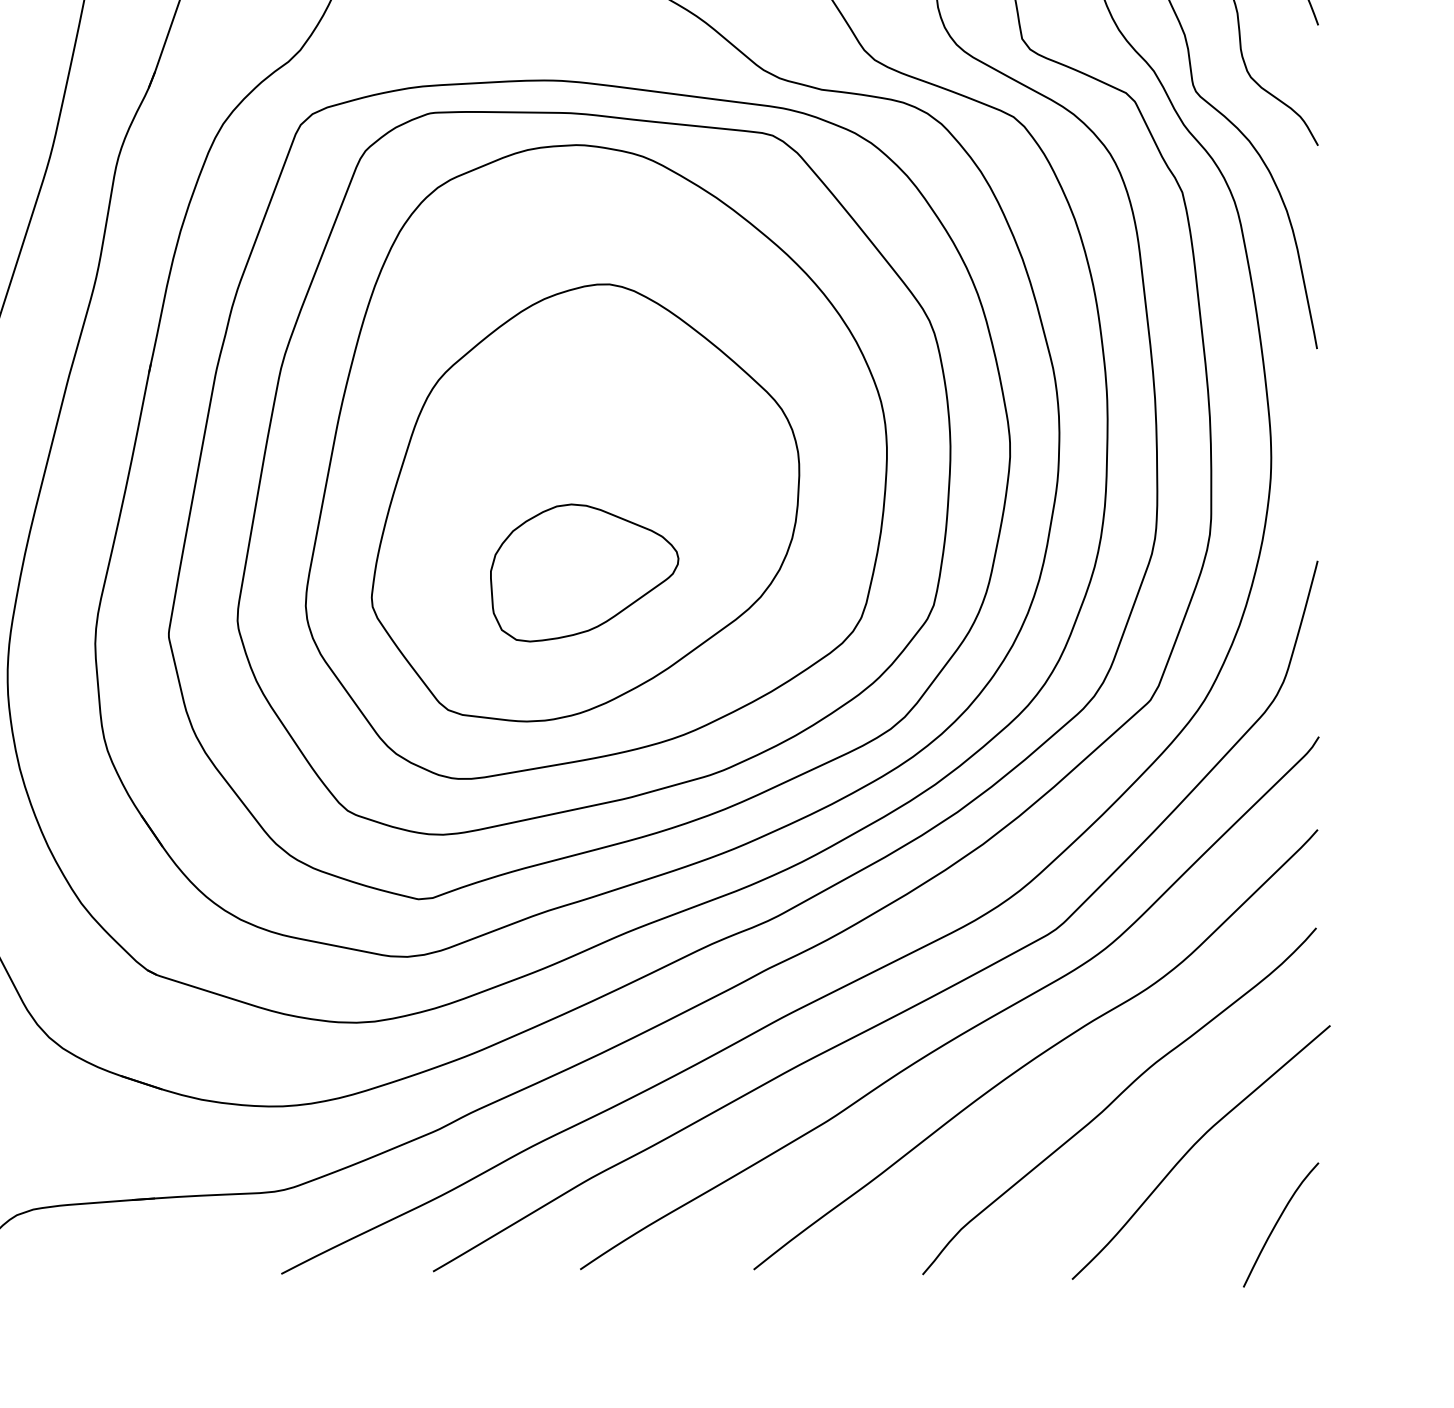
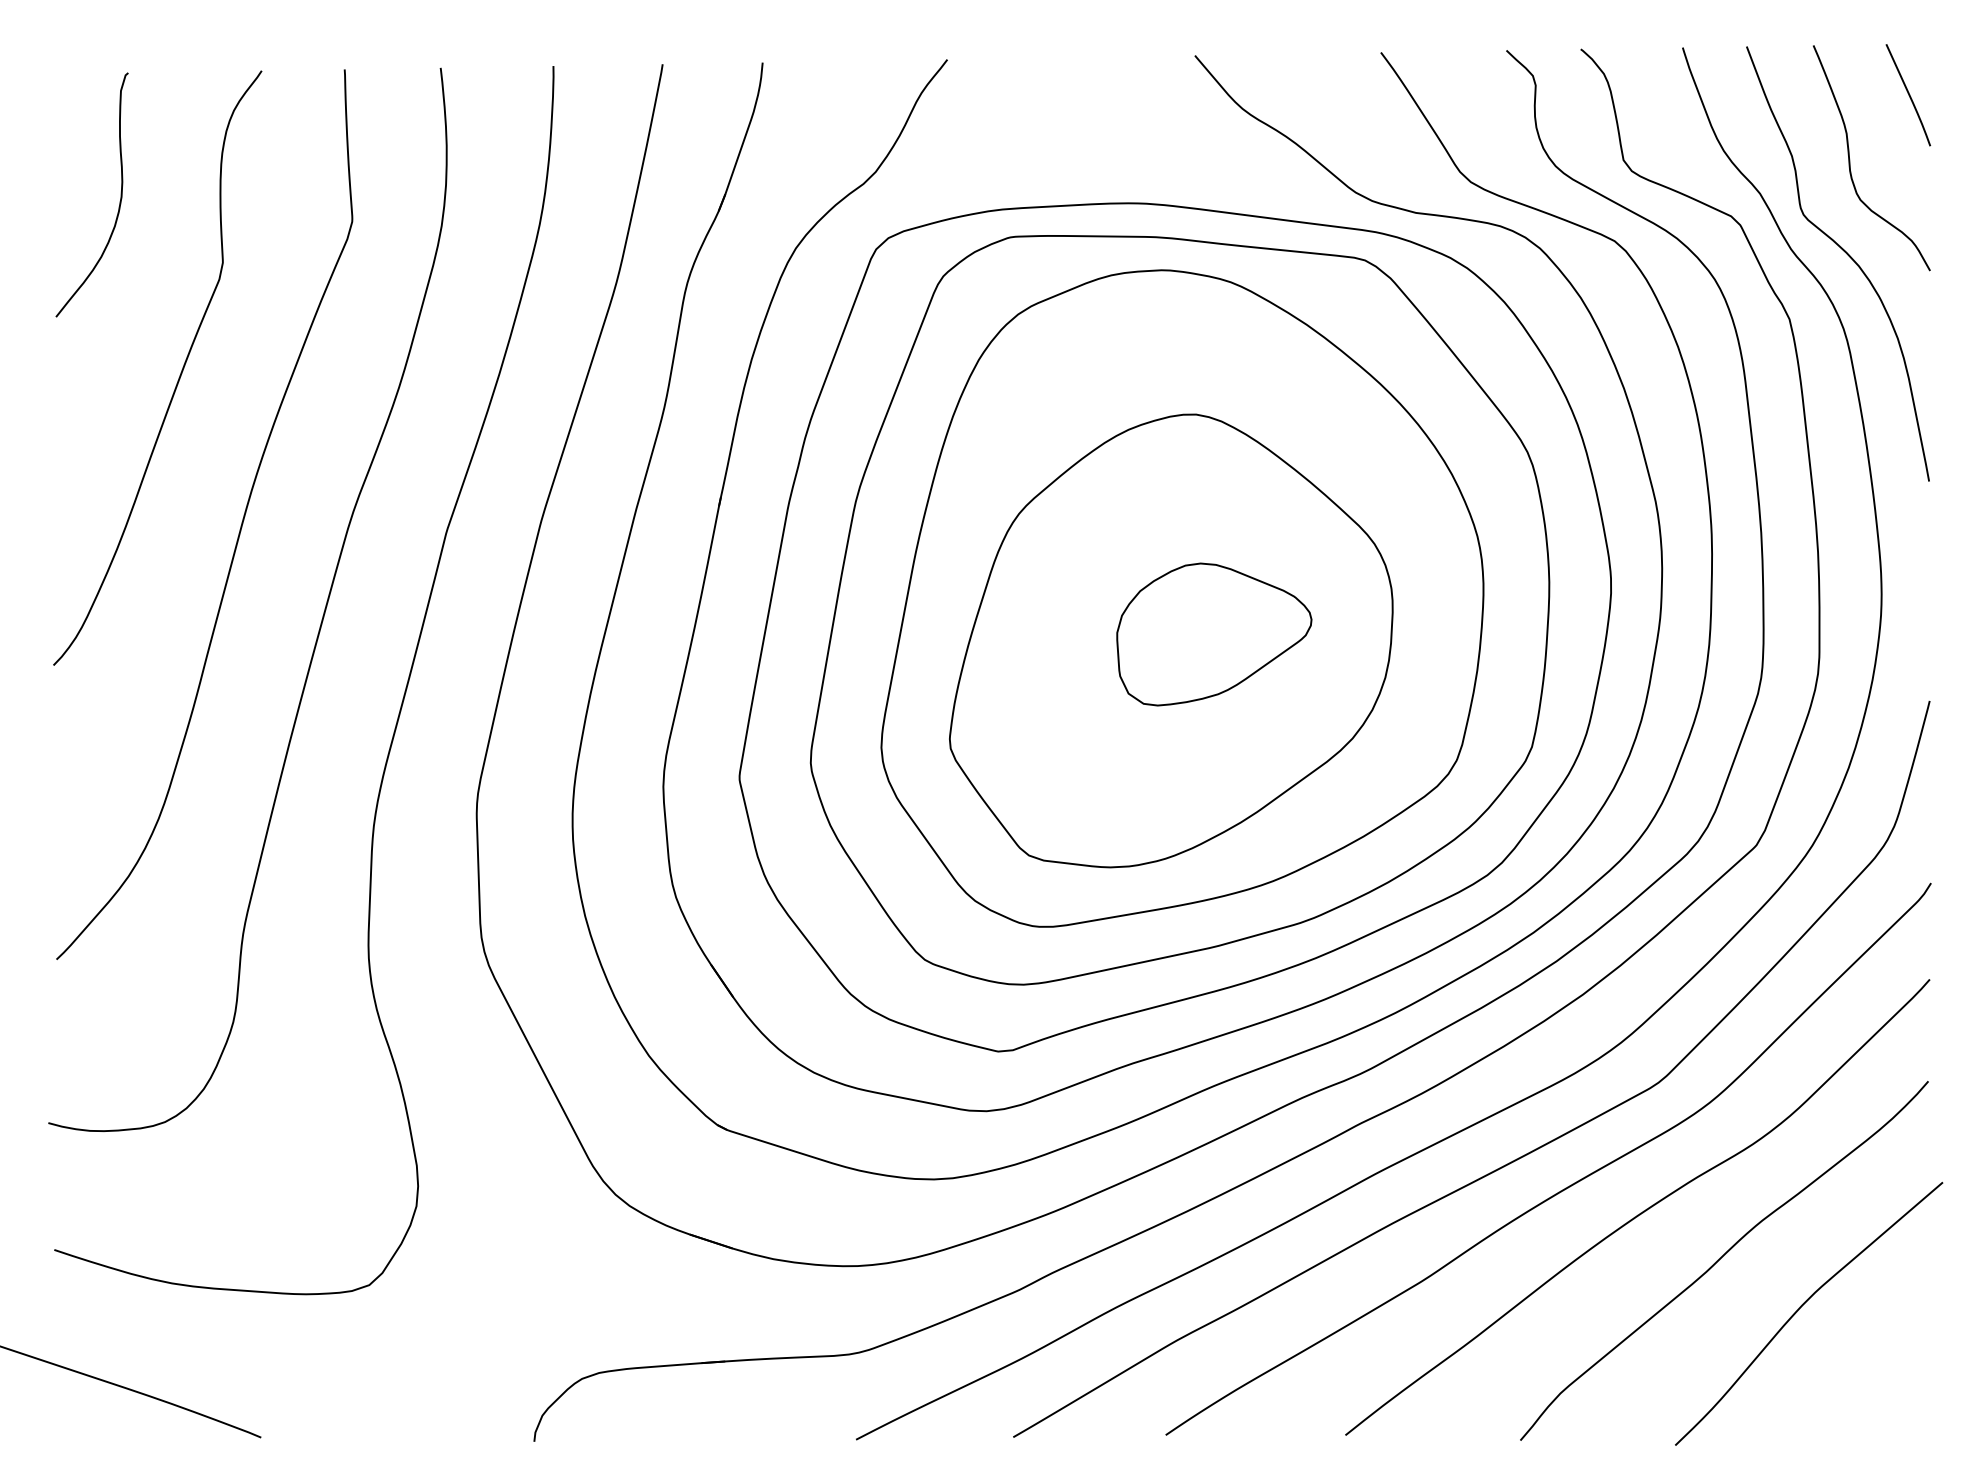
part: (584, 572) -> (1214, 634), moved
curve: (1278, 1221) -> (1889, 1385), removed

